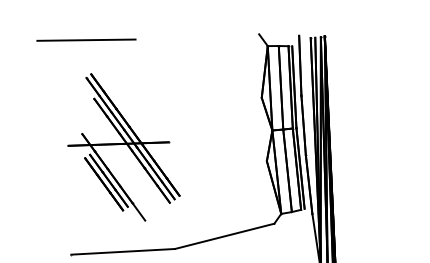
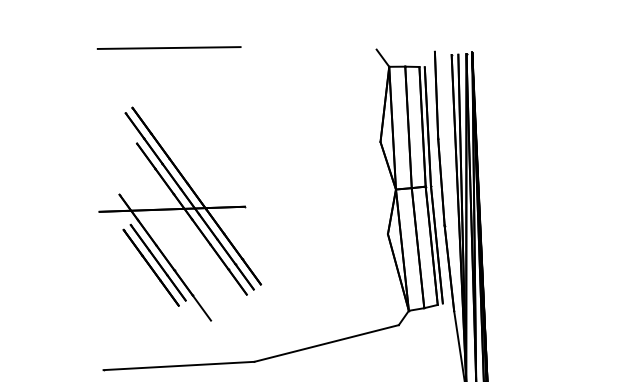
line: (86, 39) -> (169, 47), moved

